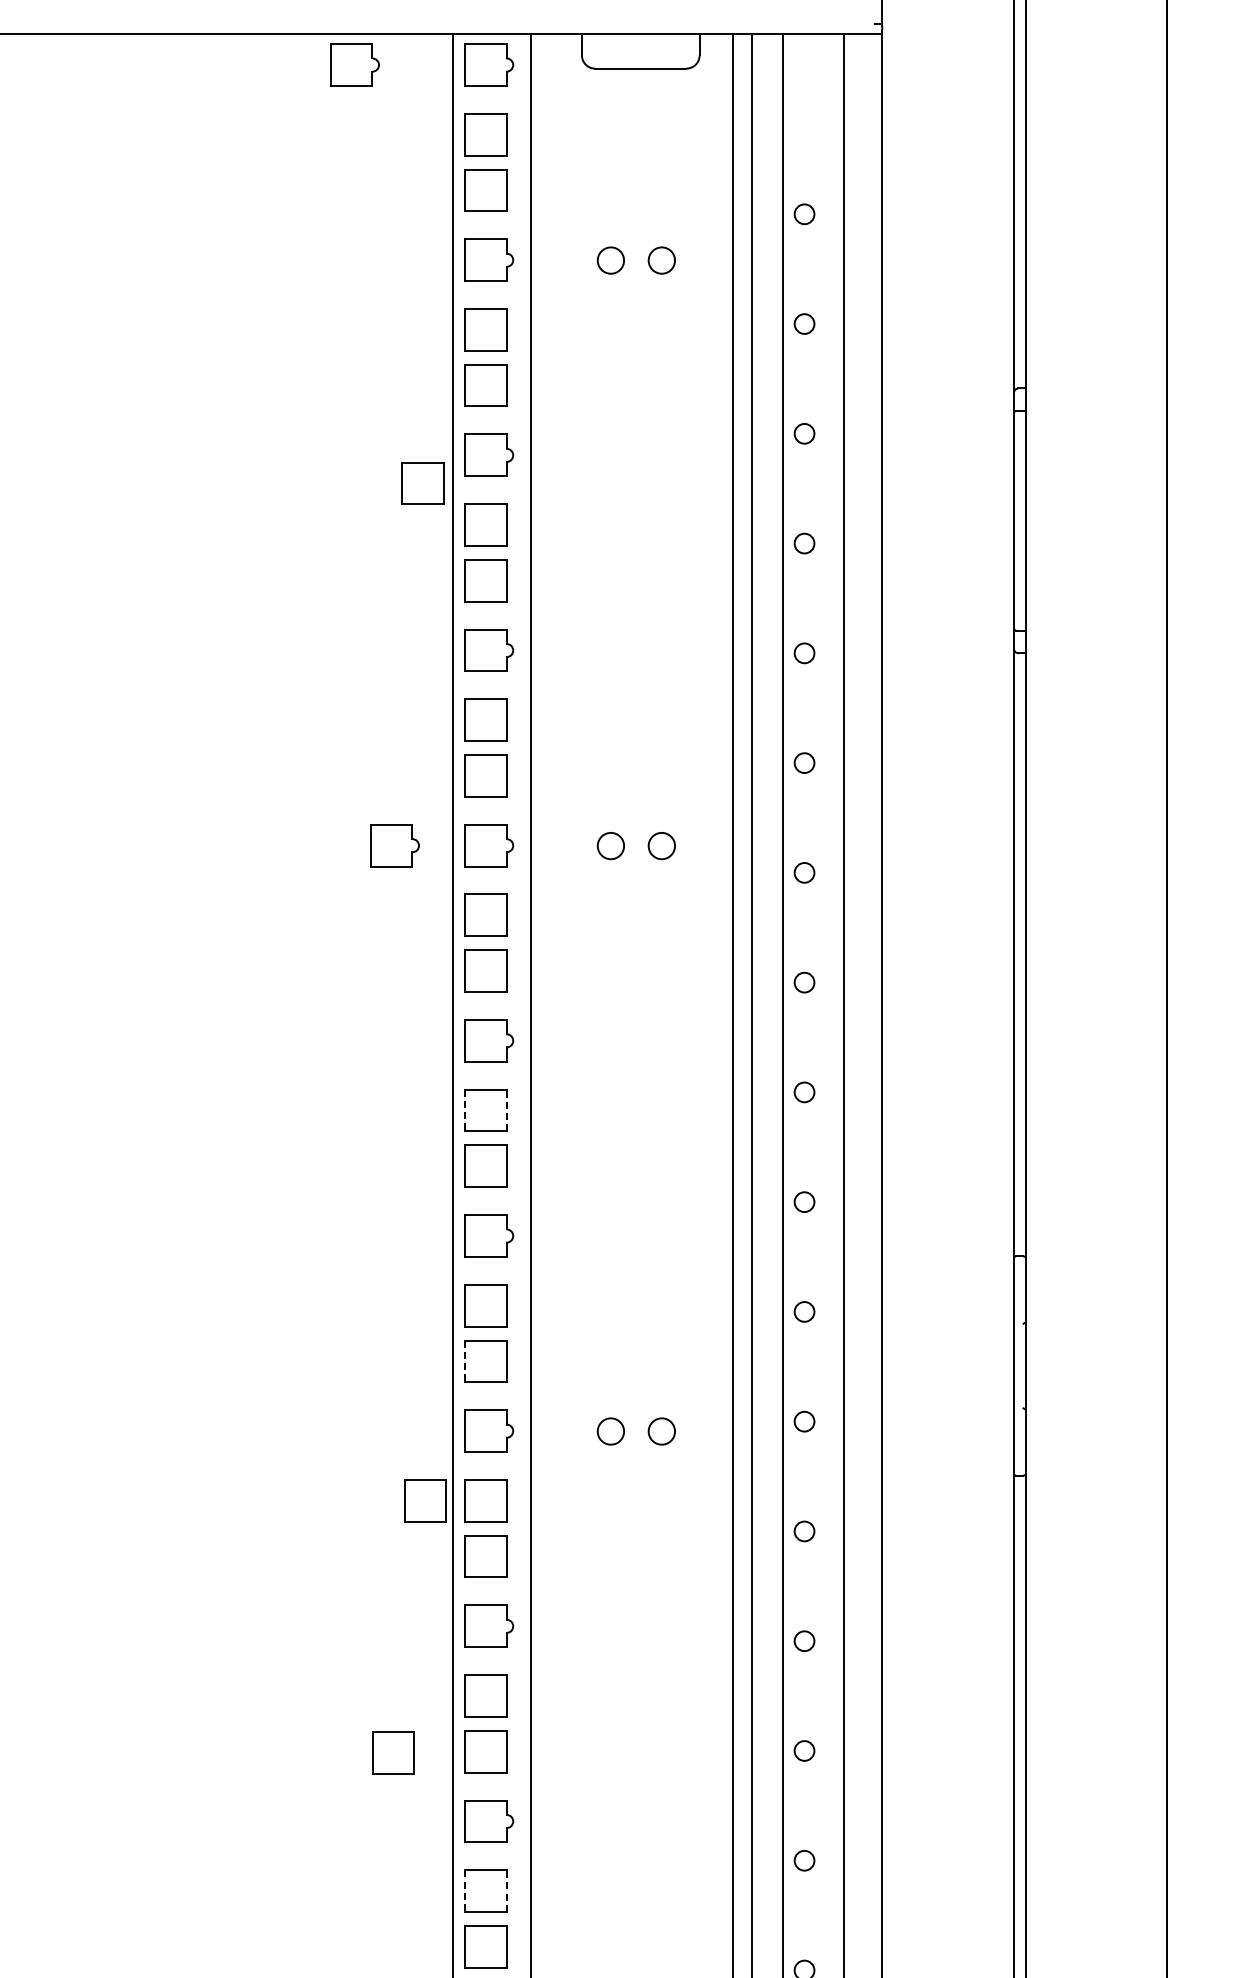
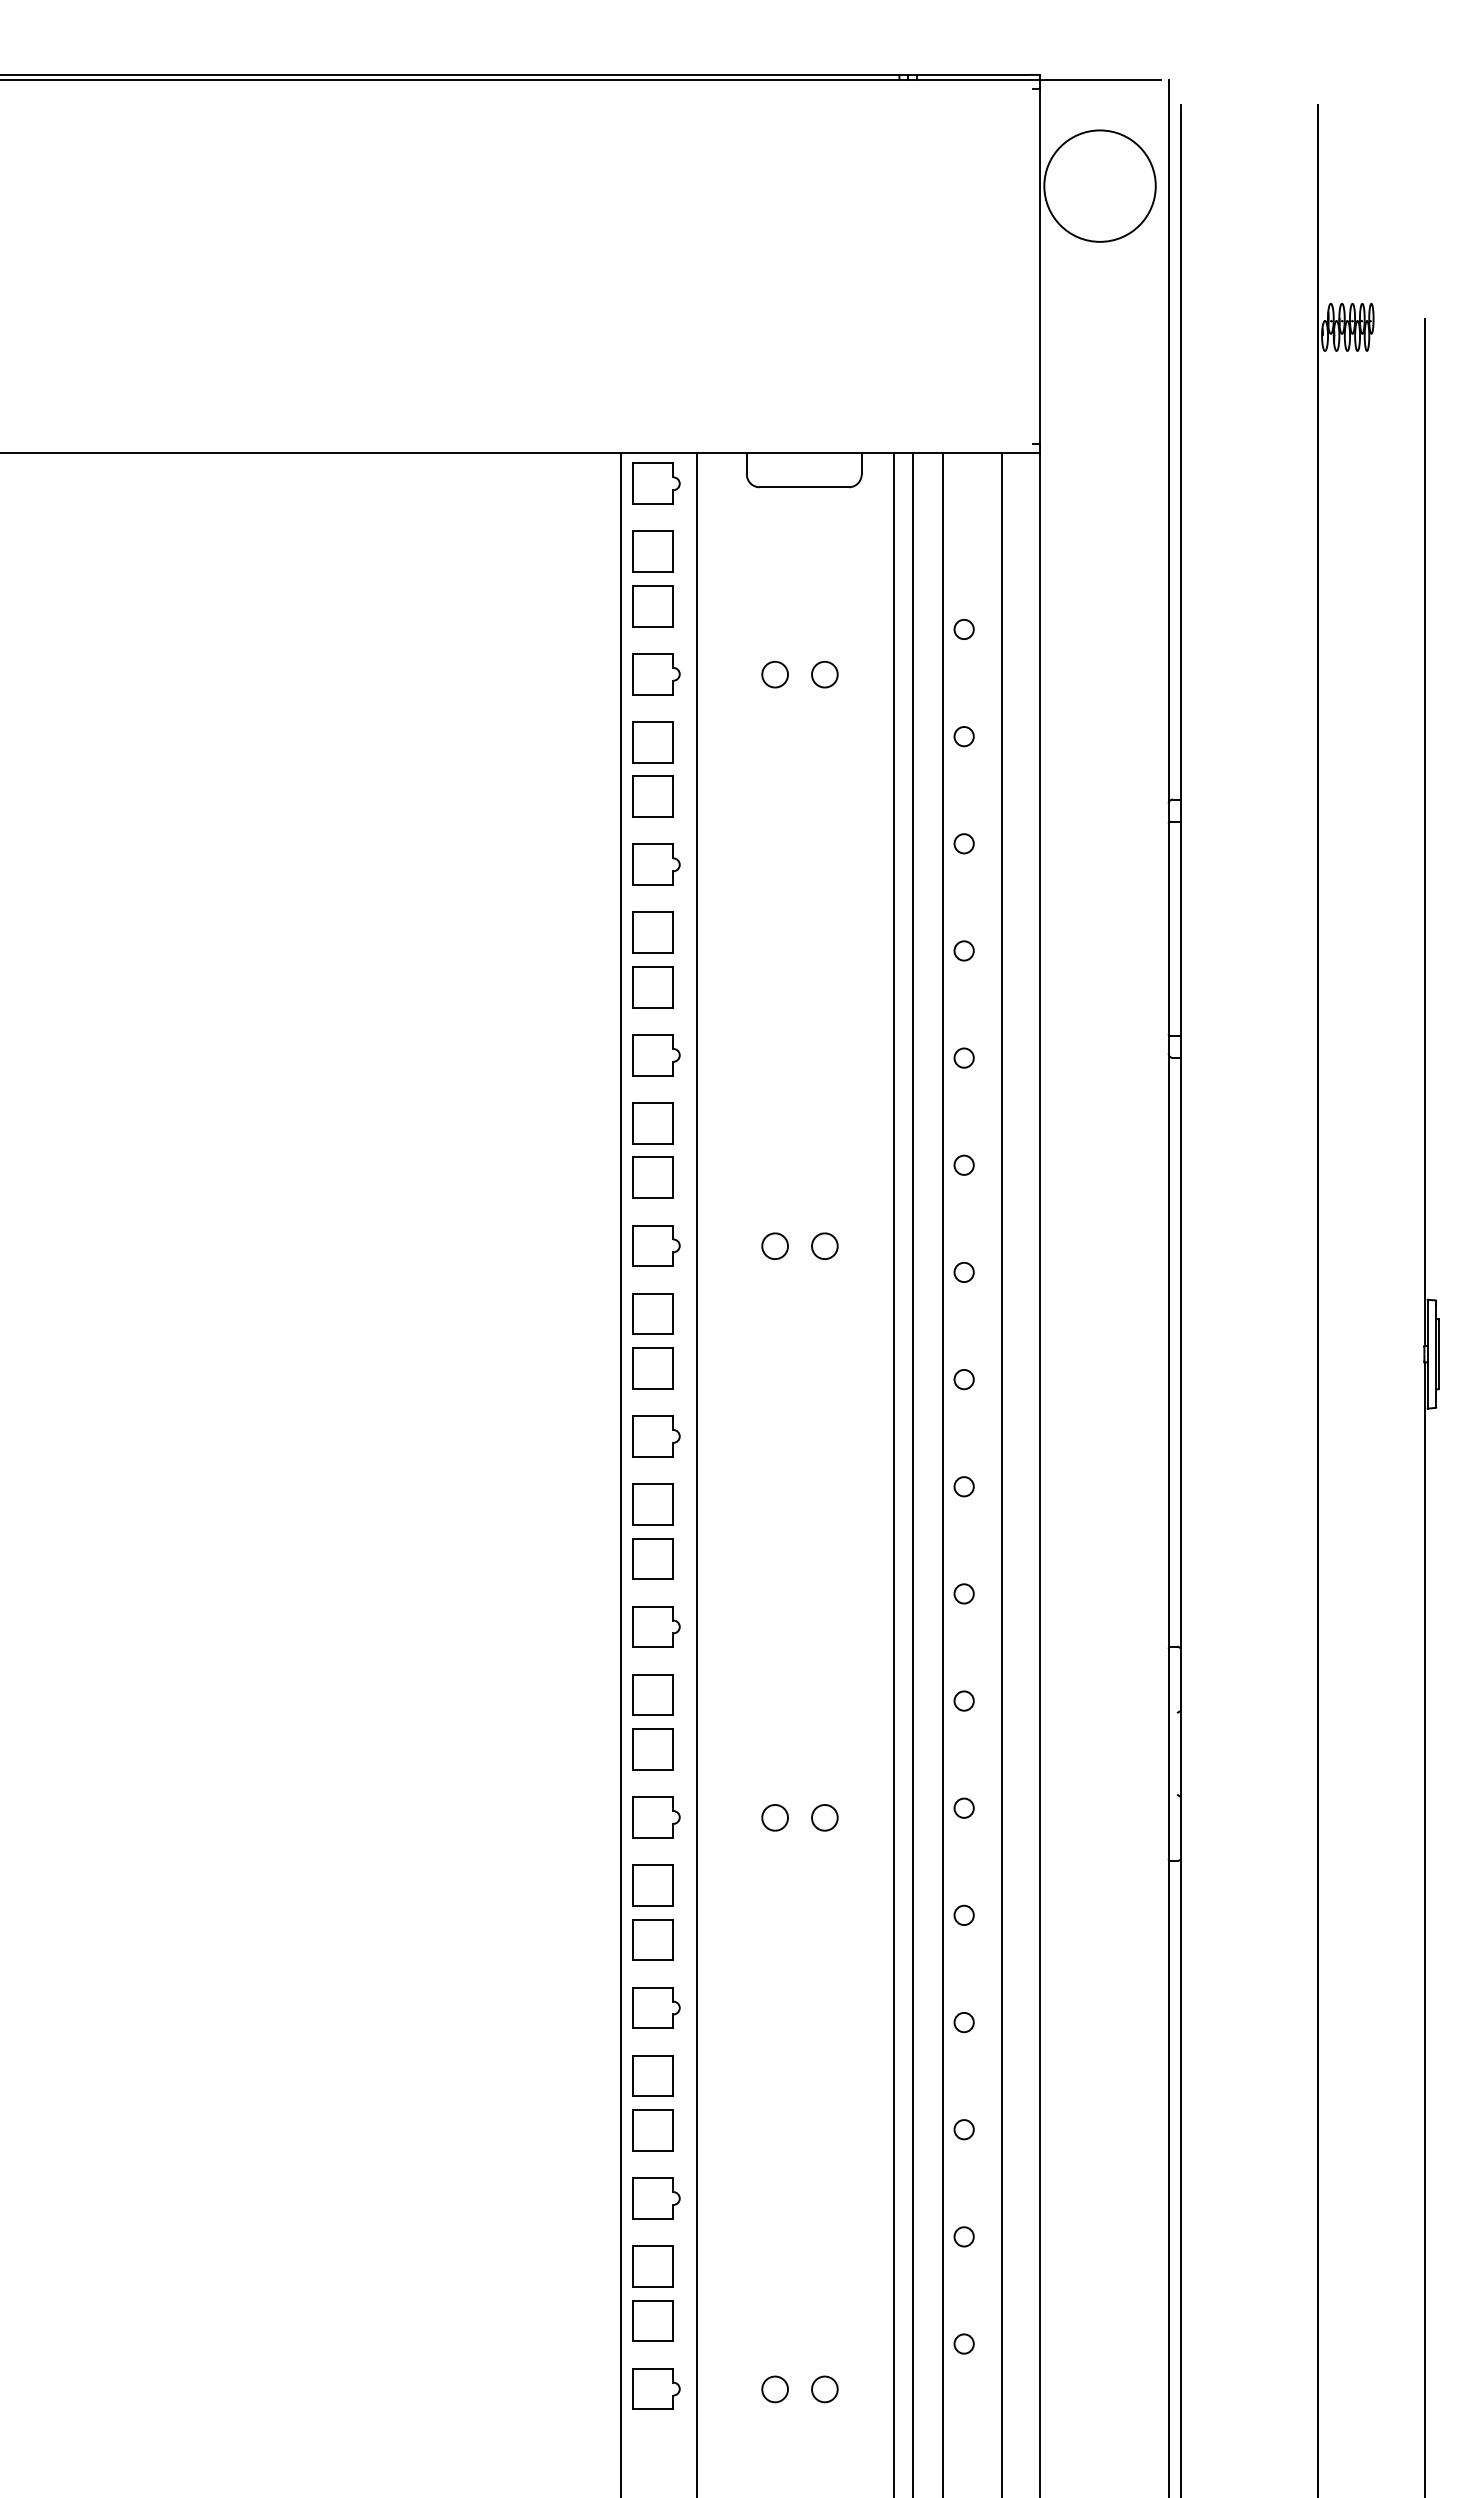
part: (355, 64) -> (525, 483), removed
part: (422, 483) -> (591, 892), removed
part: (395, 845) -> (564, 1245), removed
line: (506, 1109) -> (673, 1503), dashed -> solid
line: (464, 1110) -> (632, 1504), dashed -> solid
line: (464, 1361) -> (632, 1749), dashed -> solid
part: (424, 1500) -> (593, 1885), removed
part: (393, 1752) -> (562, 2131), removed
line: (506, 1891) -> (673, 2266), dashed -> solid
line: (464, 1892) -> (632, 2267), dashed -> solid

